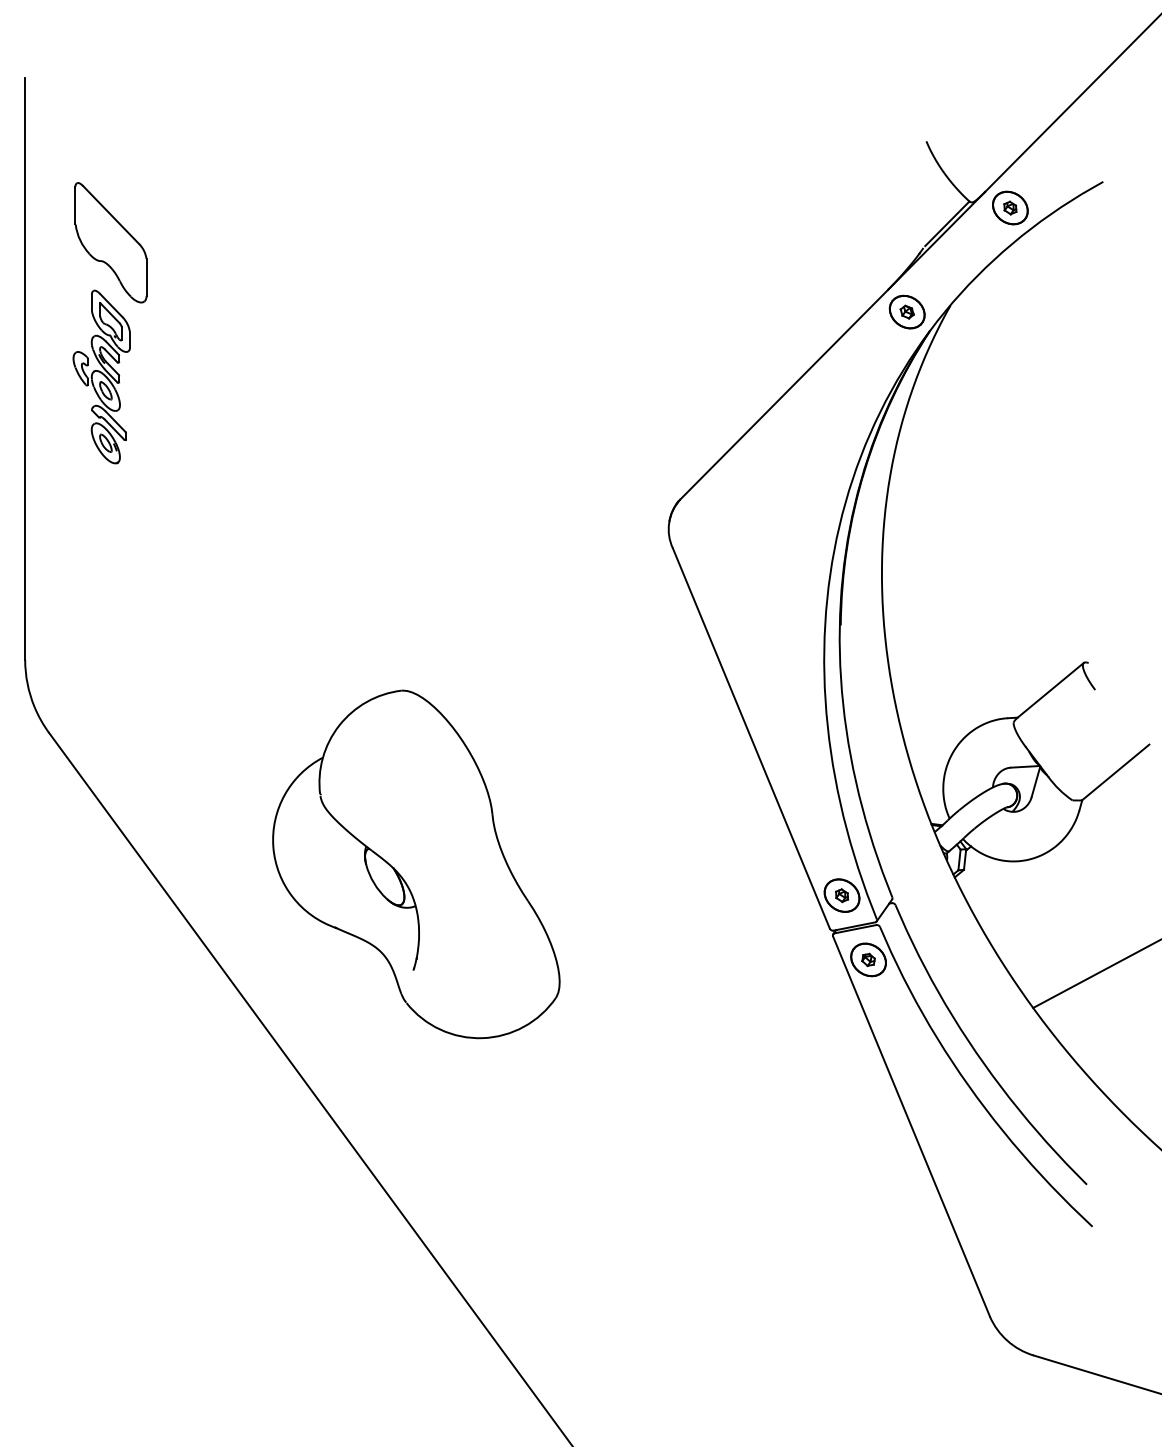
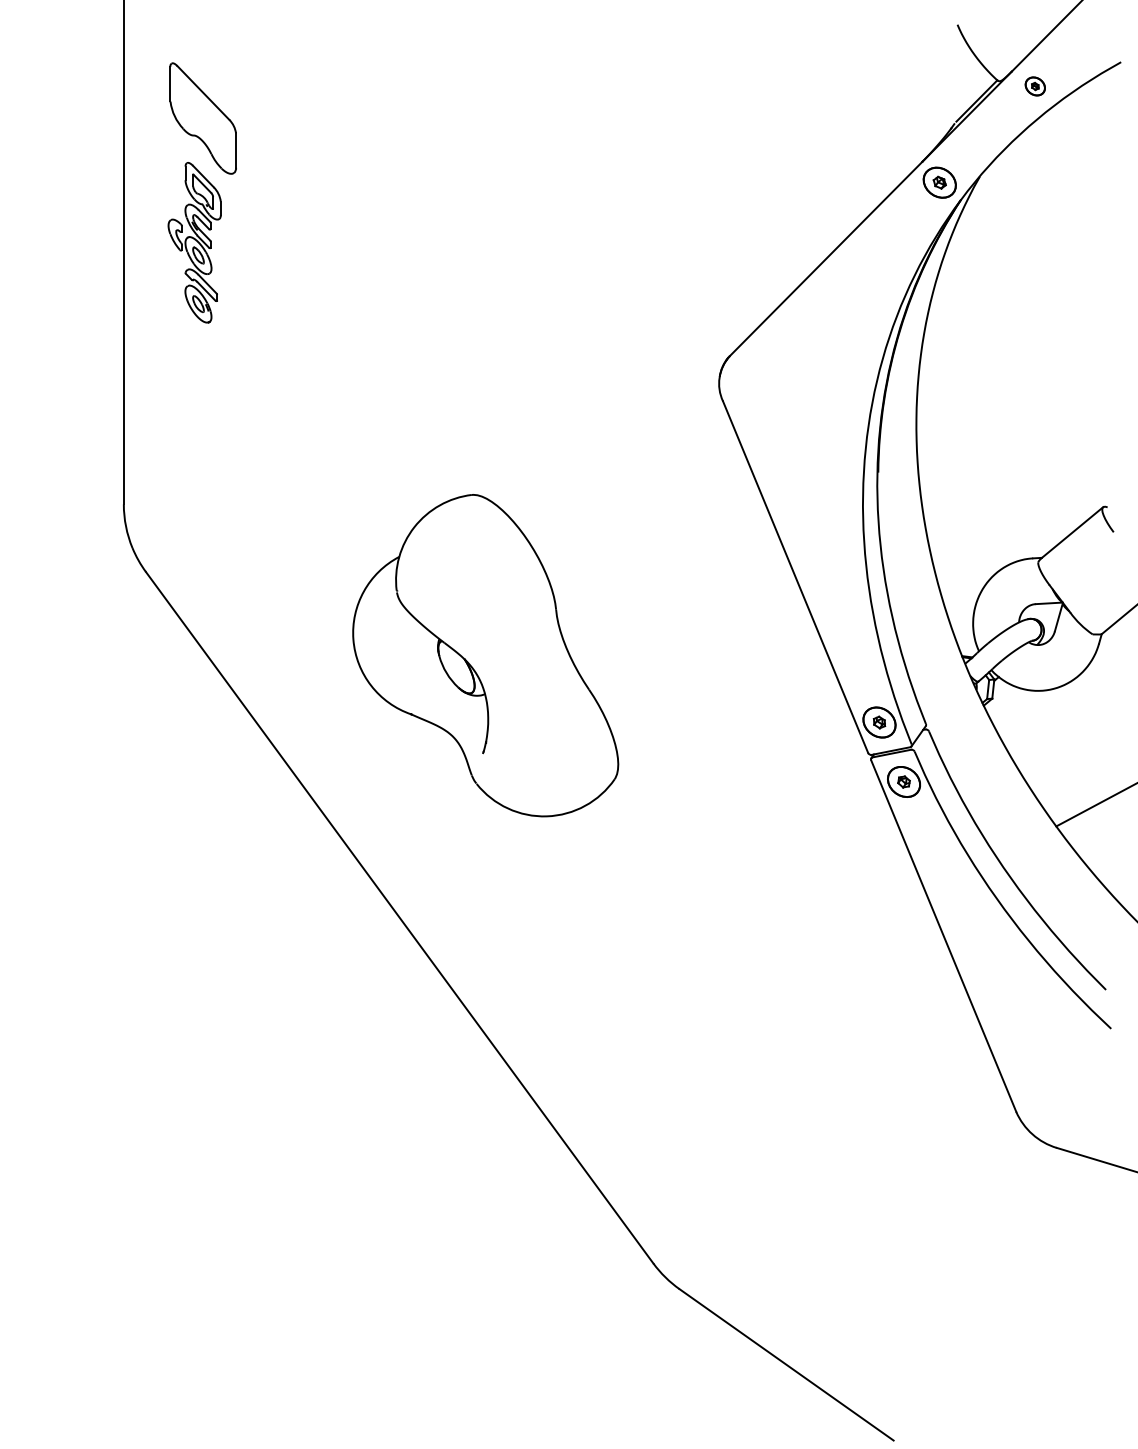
part: (1010, 208) -> (1035, 86), size x0.6
part: (416, 864) -> (485, 655), moved

